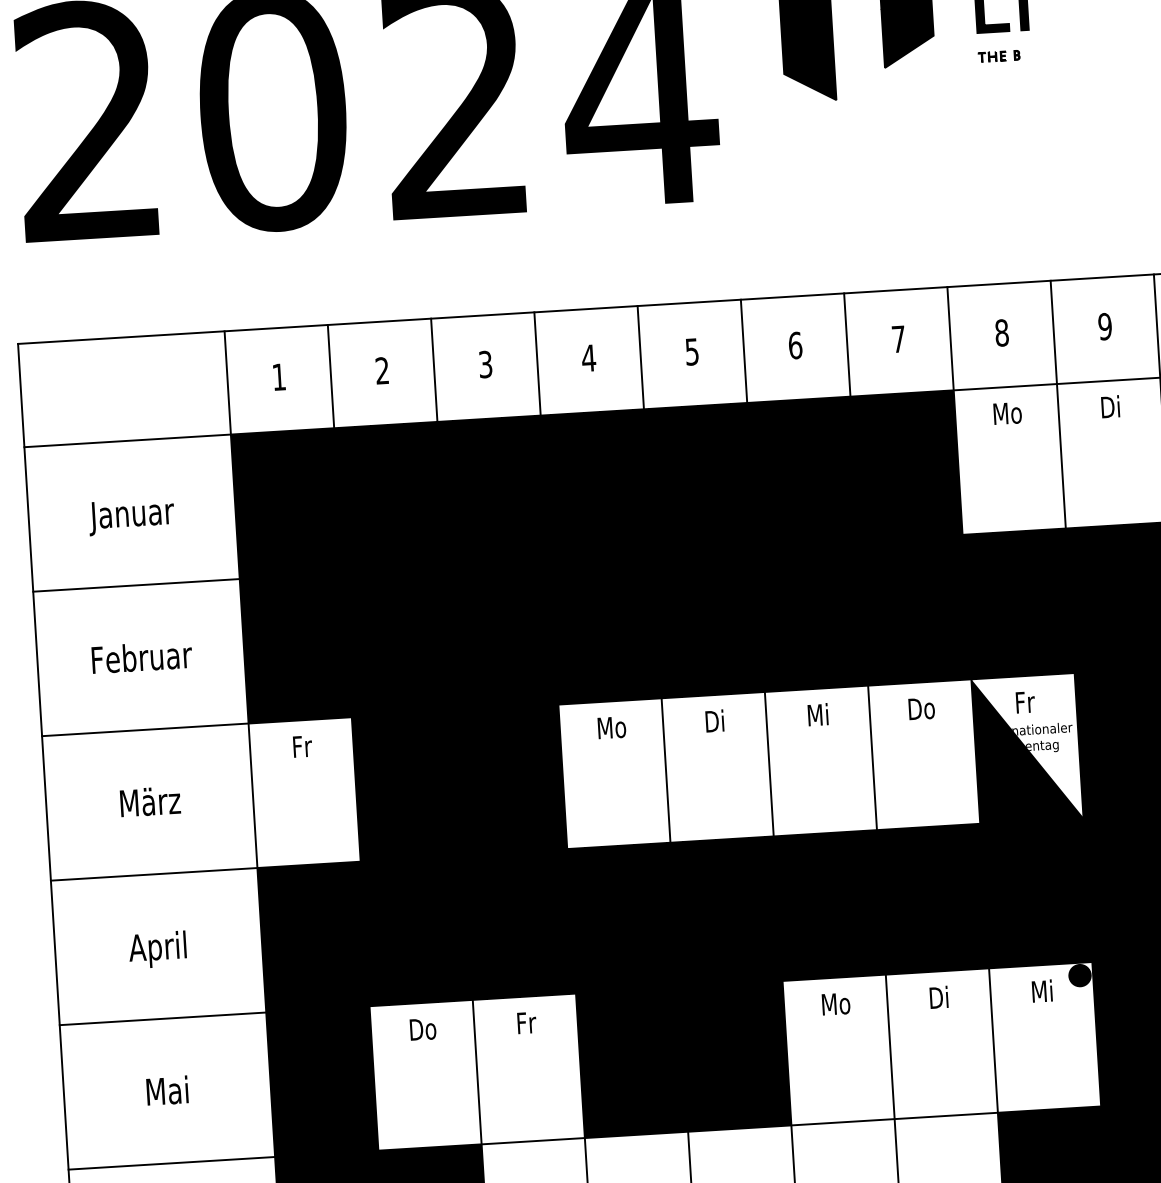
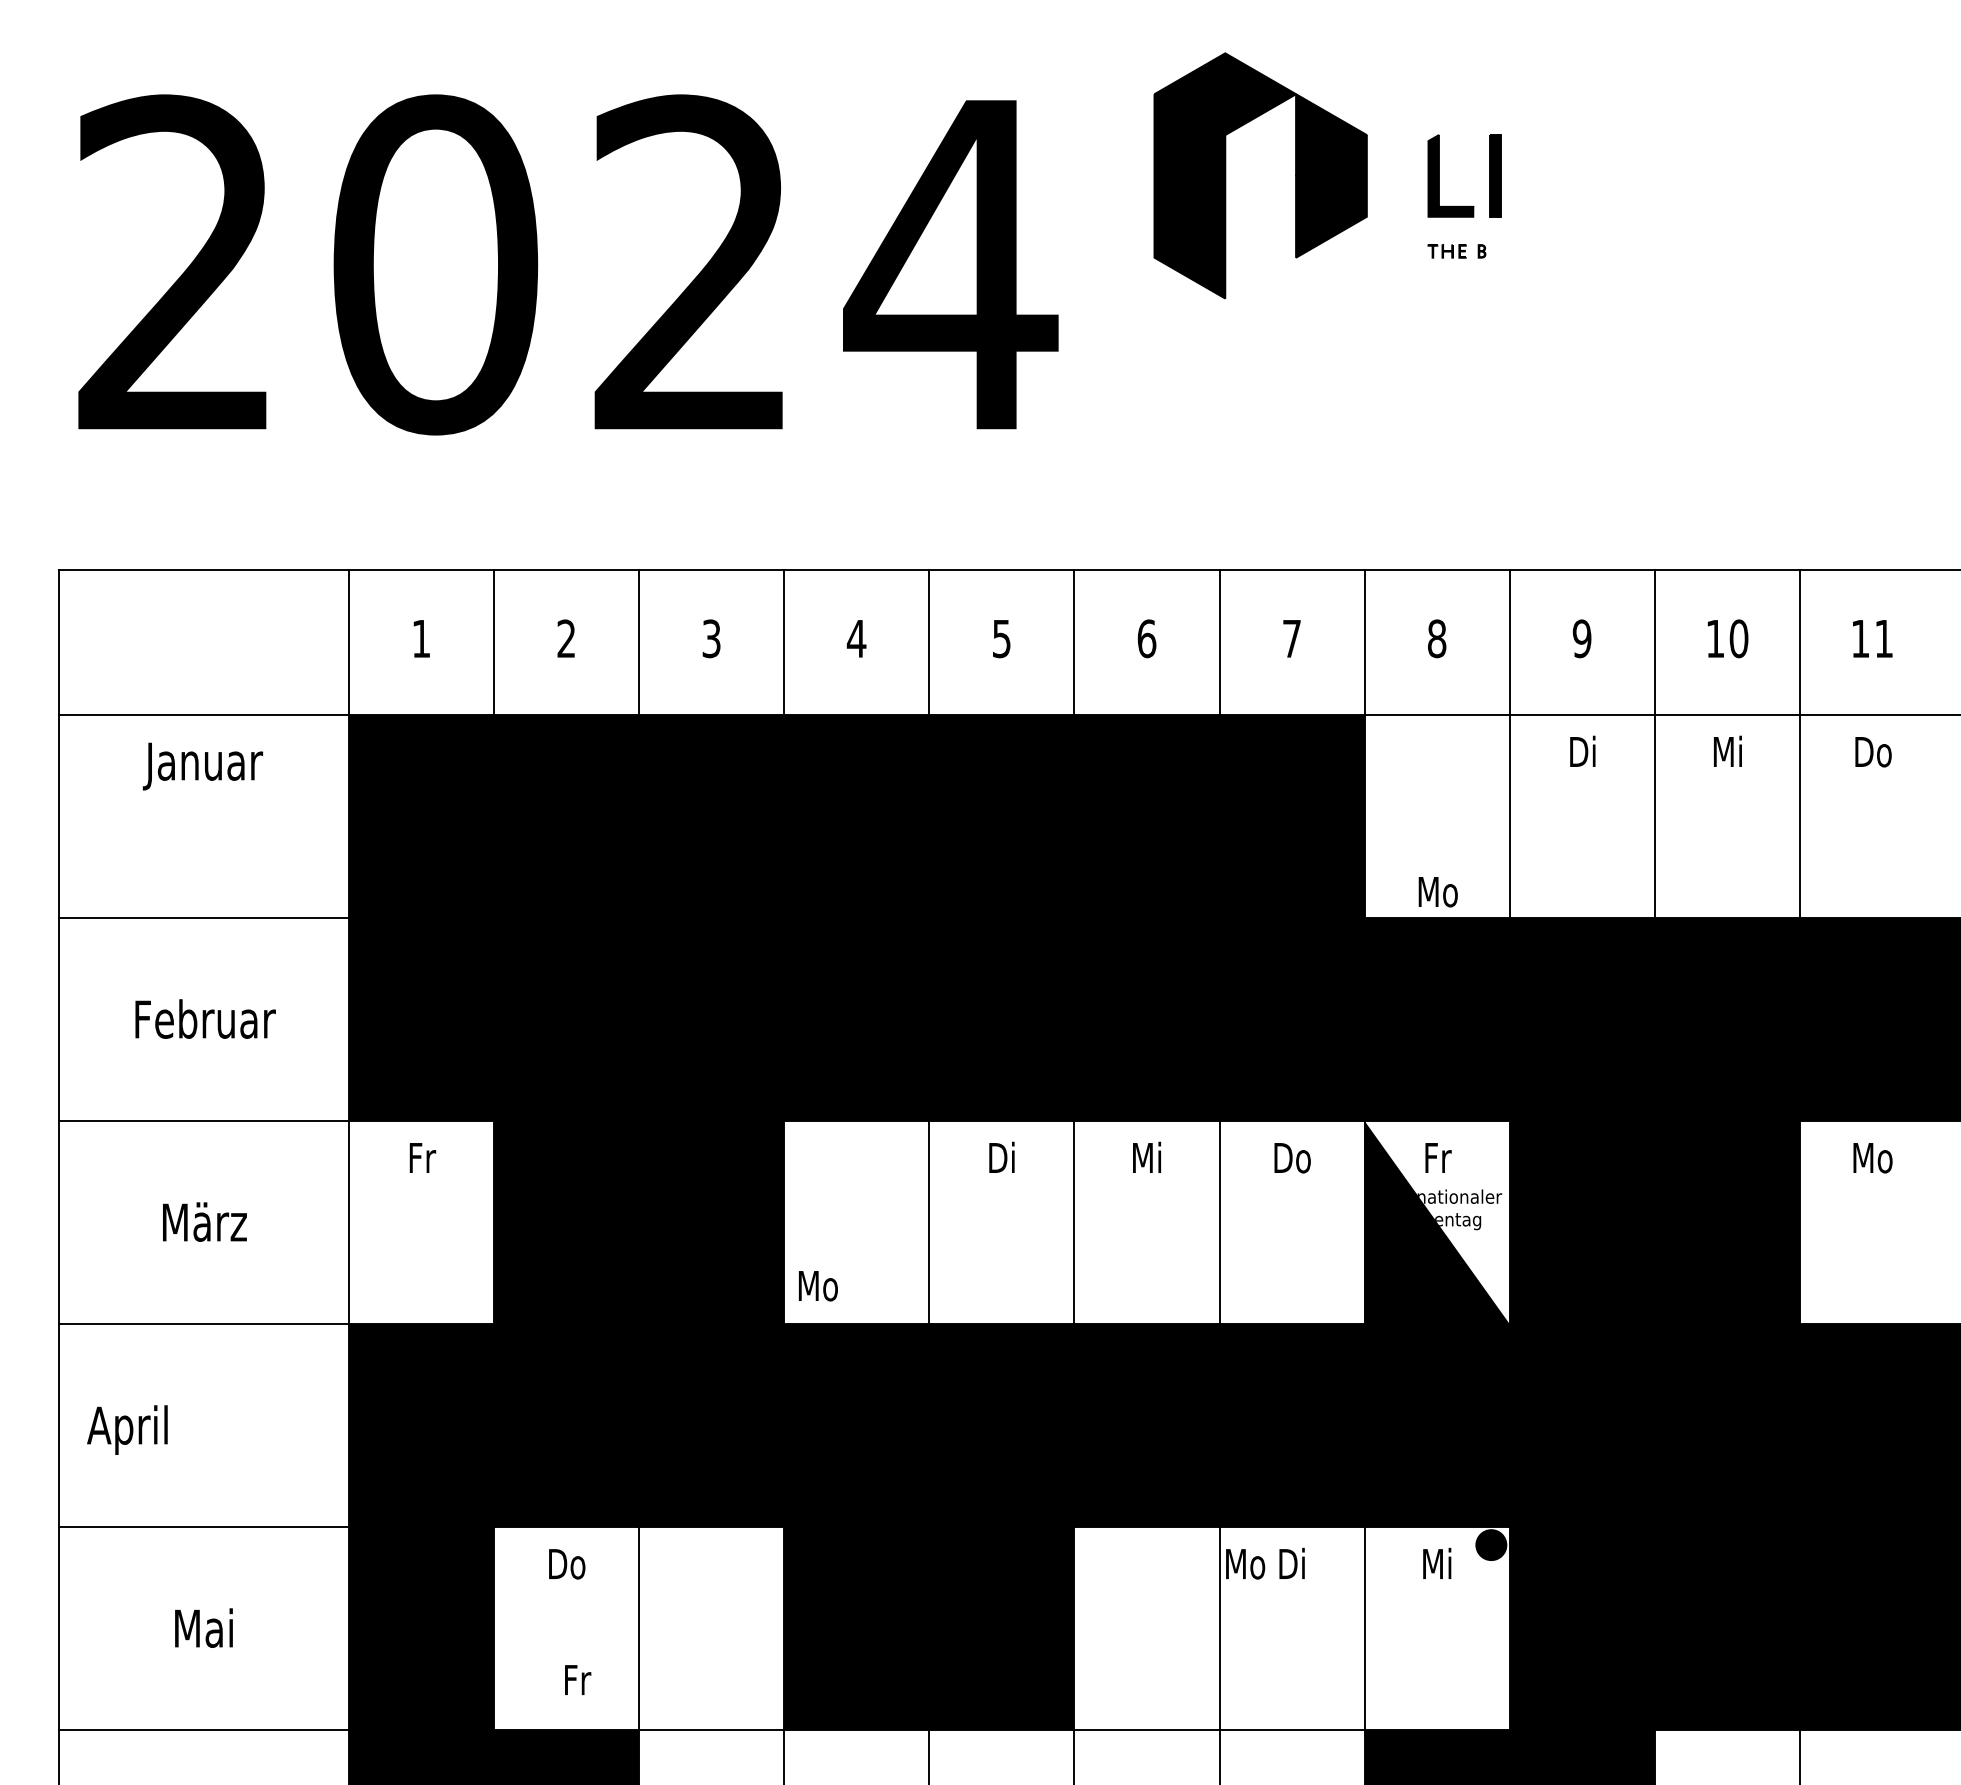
text: (1007, 413) -> (1437, 892), moved
text: (131, 516) -> (202, 766), moved
text: (612, 728) -> (818, 1286), moved
text: (157, 949) -> (127, 1429), moved
text: (836, 1004) -> (1245, 1564), moved
text: (527, 1022) -> (578, 1679), moved

